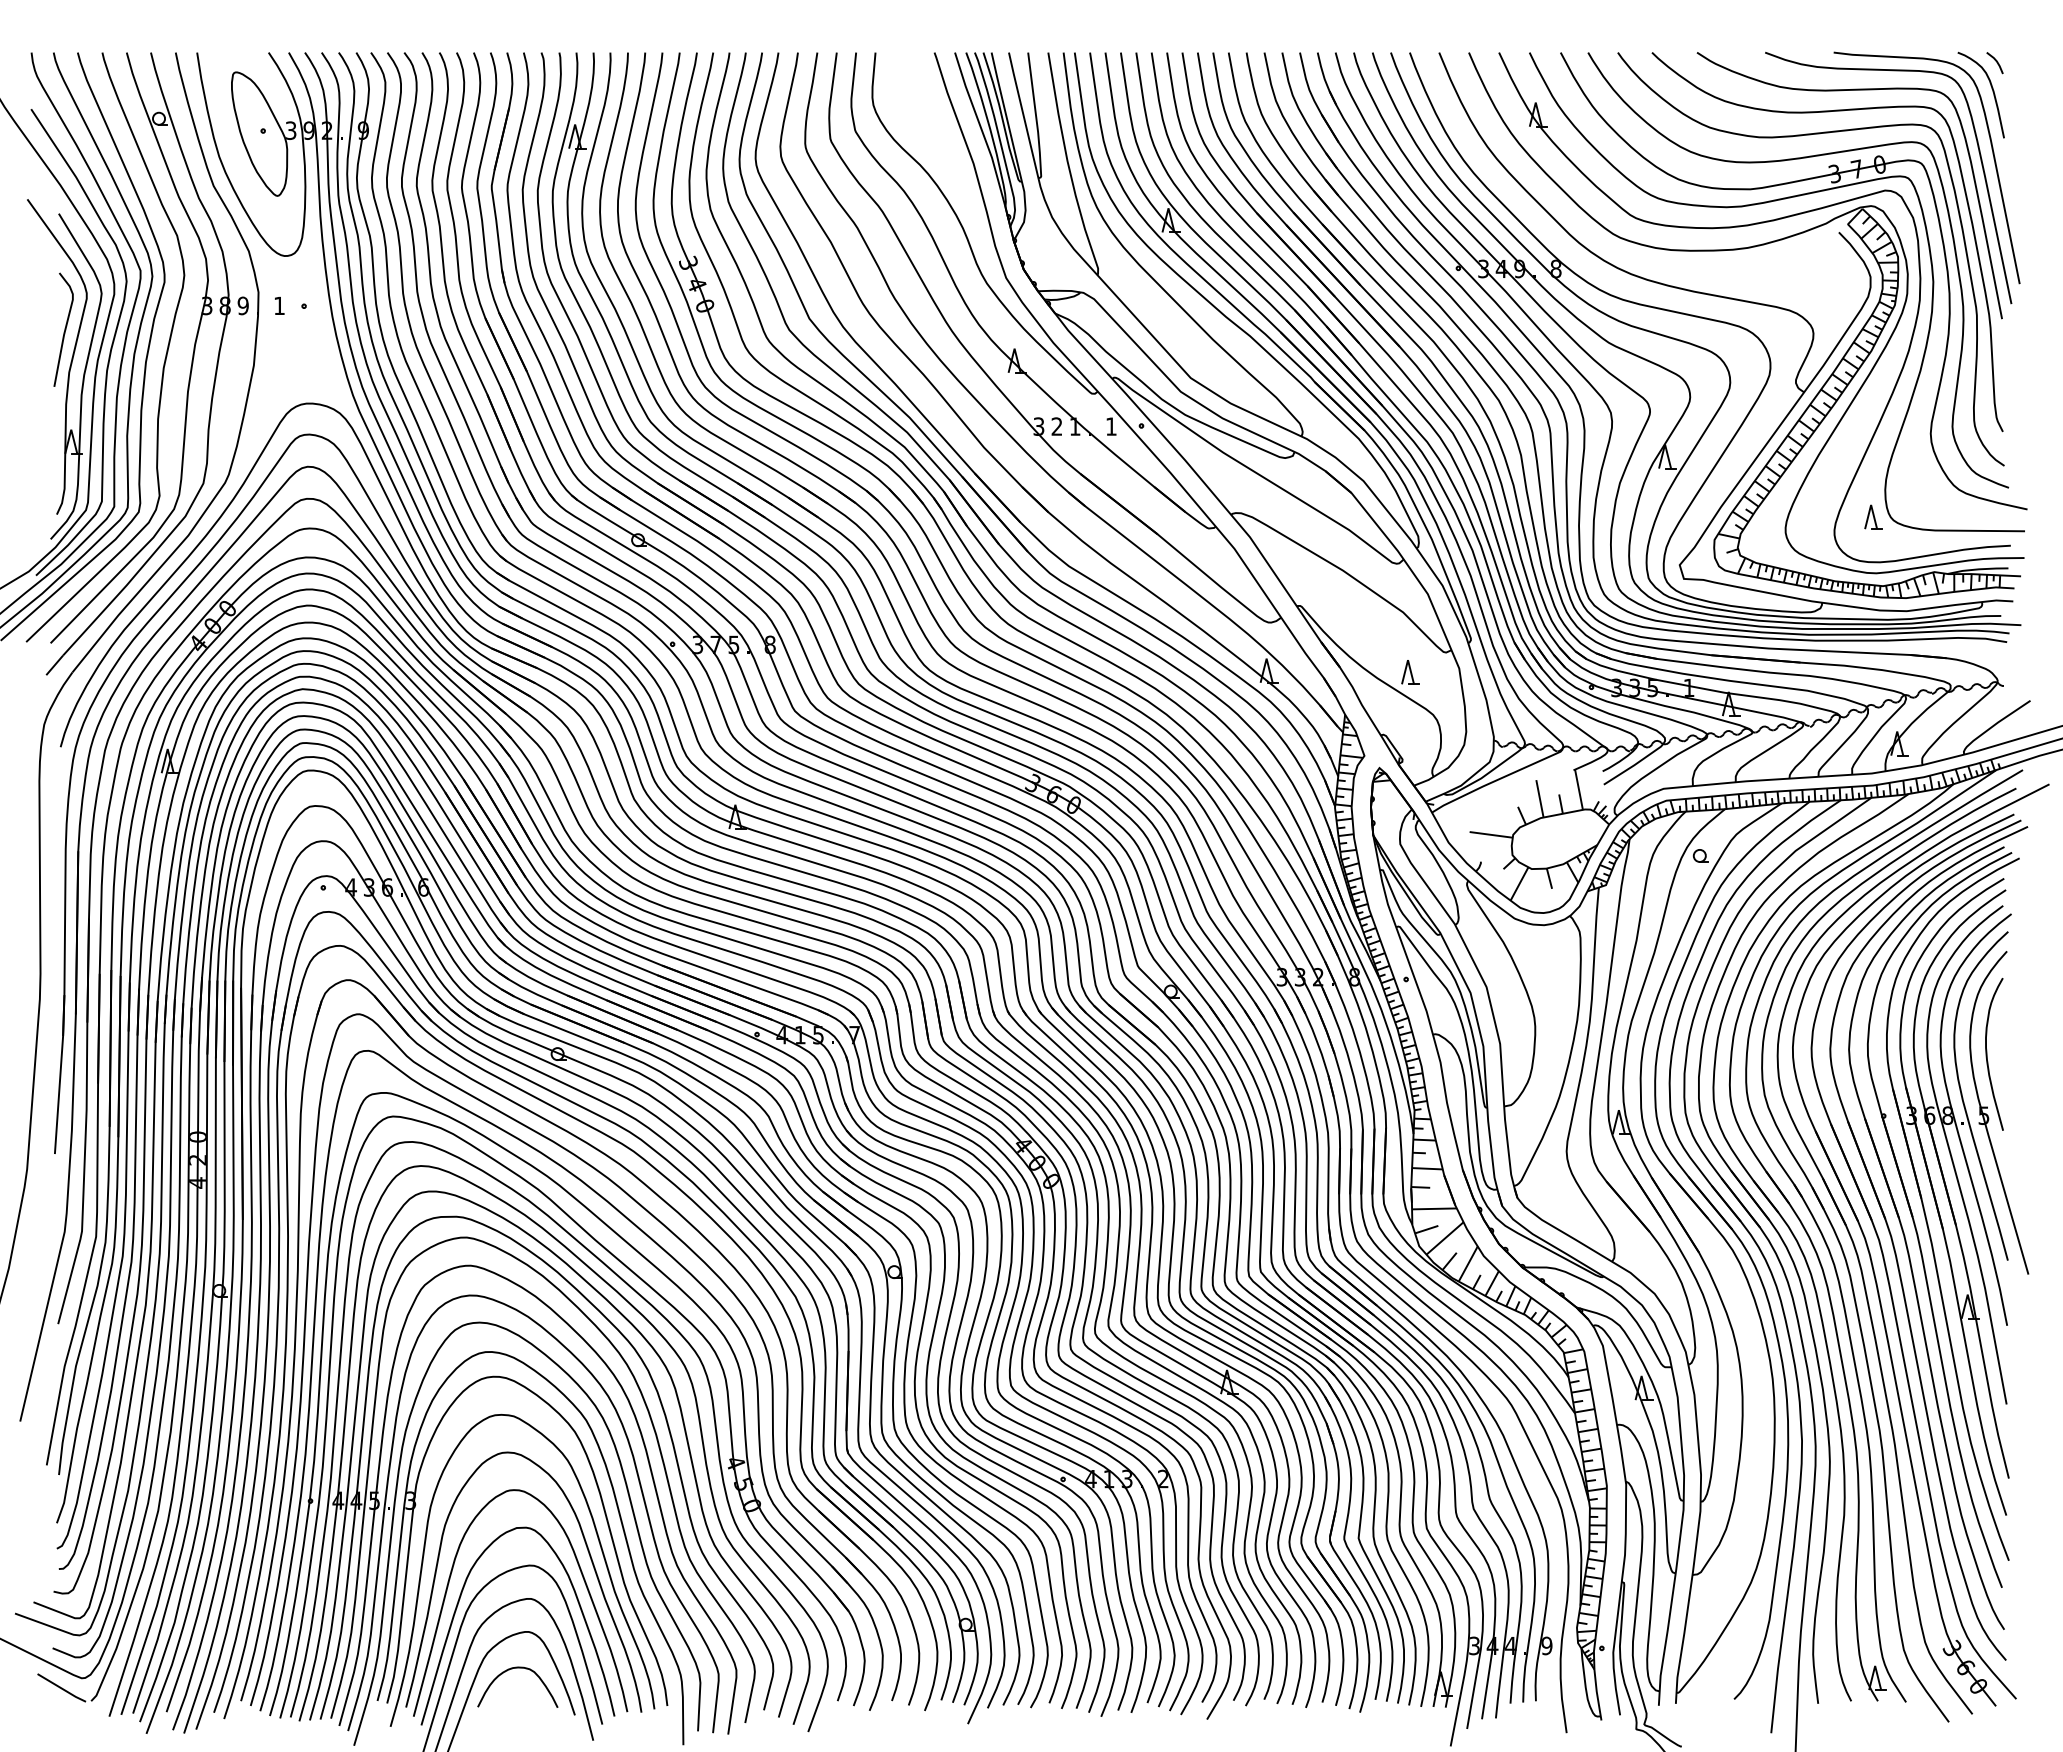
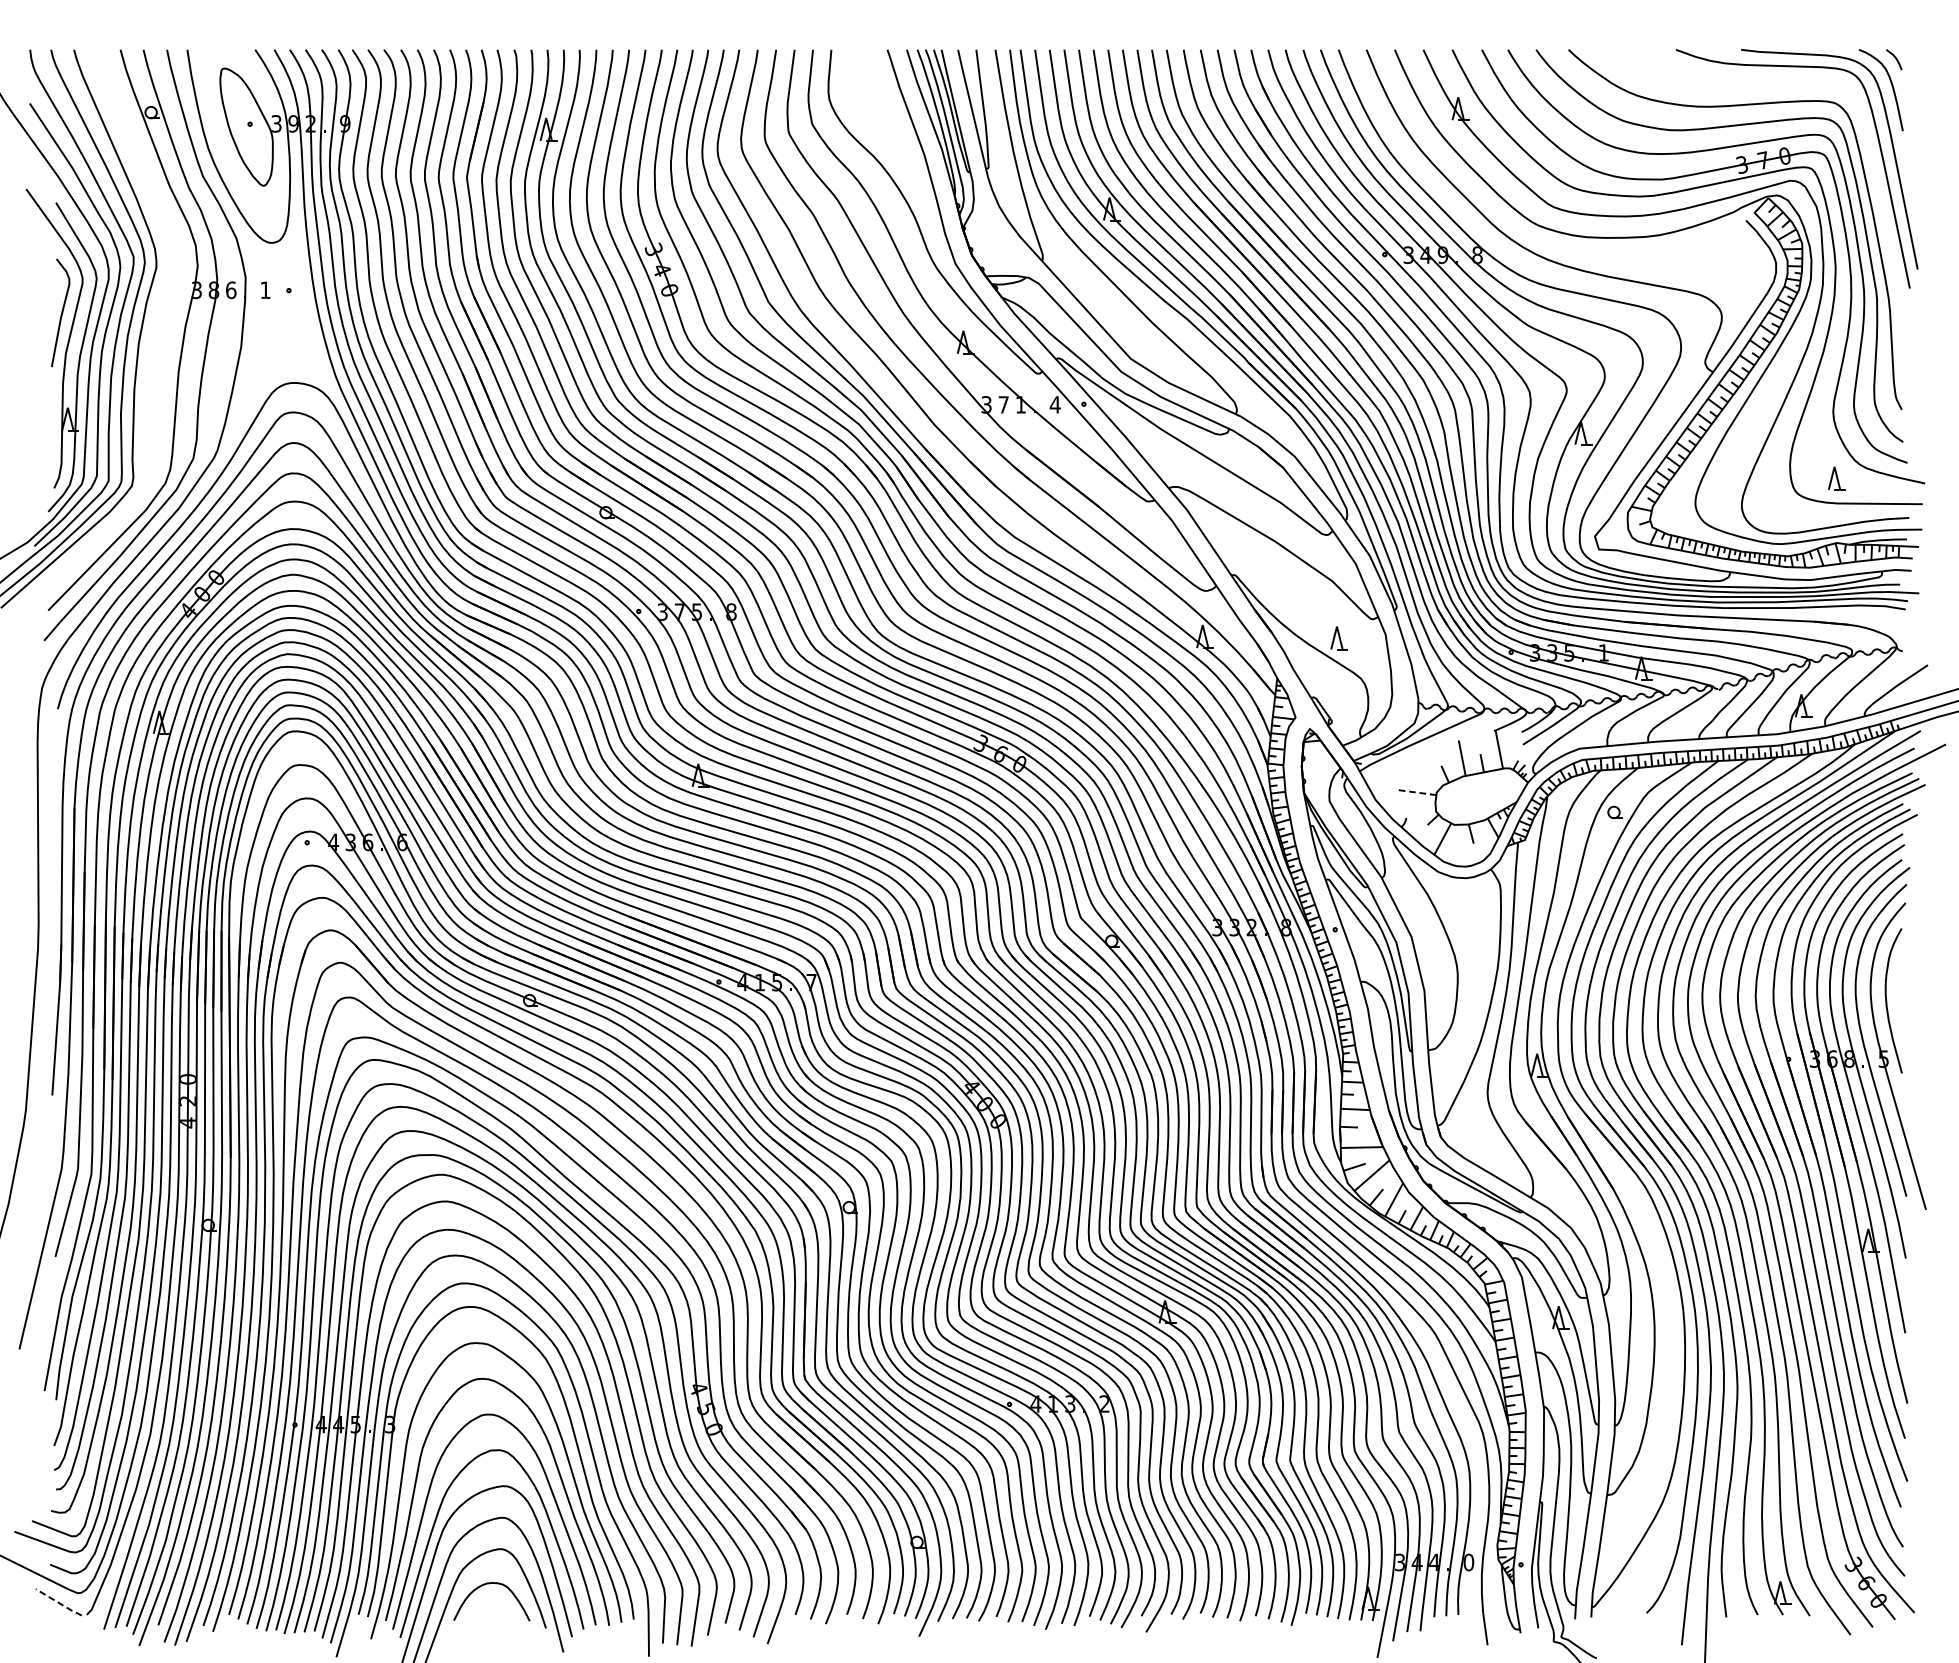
curve: (1841, 91) -> (1748, 86), removed
text: (242, 305) -> (230, 289), 9 -> 6
curve: (164, 358) -> (156, 340), removed
text: (1056, 426) -> (1003, 404), 2 -> 7
text: (1111, 426) -> (1055, 404), 1 -> 4
part: (1873, 516) -> (1836, 477), moved
line: (1491, 834) -> (1416, 792), solid -> dashed
text: (1546, 1645) -> (1468, 1562), 9 -> 0
line: (62, 1688) -> (59, 1602), solid -> dashed

